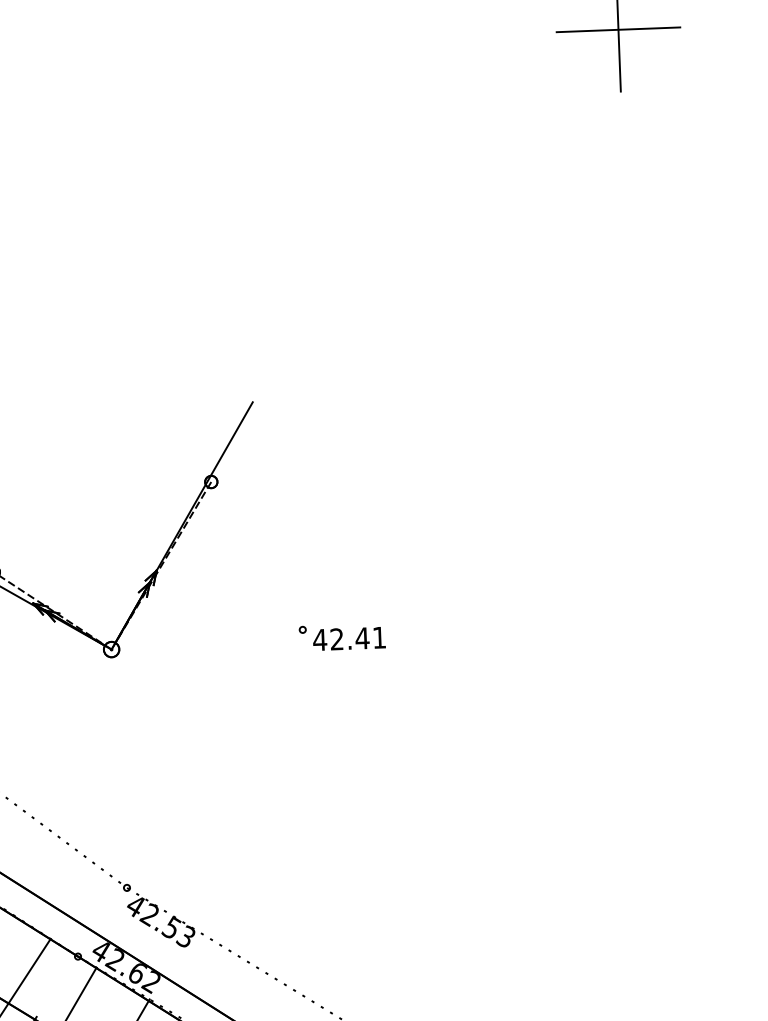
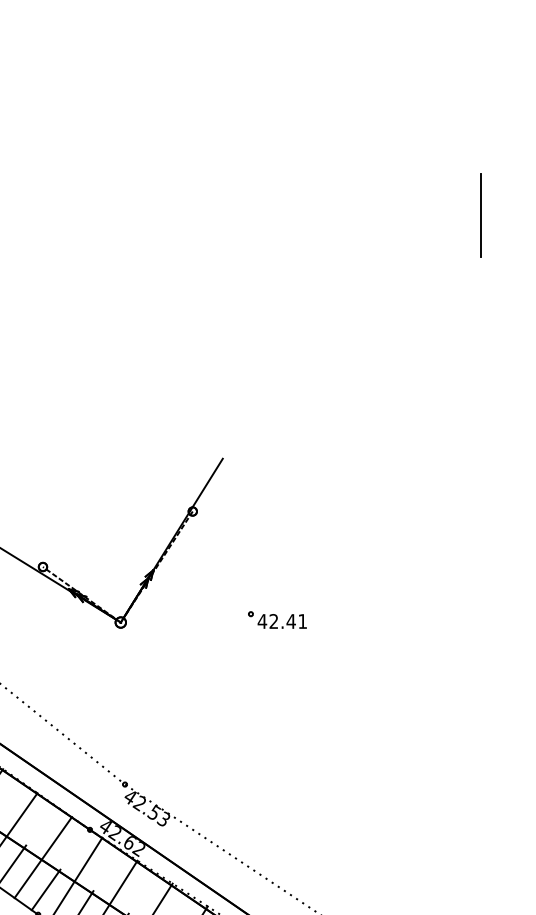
line: (618, 29) -> (480, 215), removed

